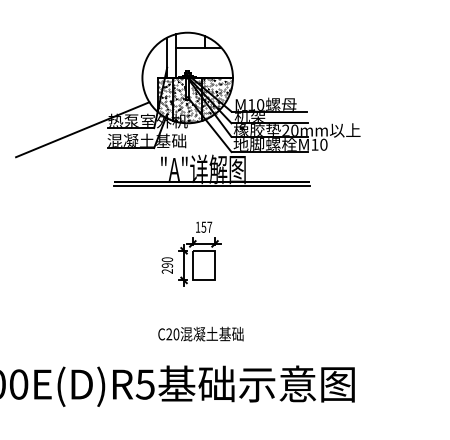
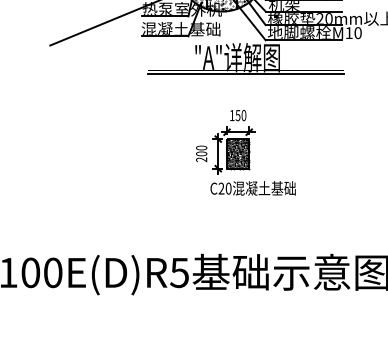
text: (209, 226) -> (243, 114), 157 -> 150
text: (167, 265) -> (201, 153), 290 -> 200
hatch: (203, 265) -> (237, 153), added
text: (200, 333) -> (252, 187), moved

